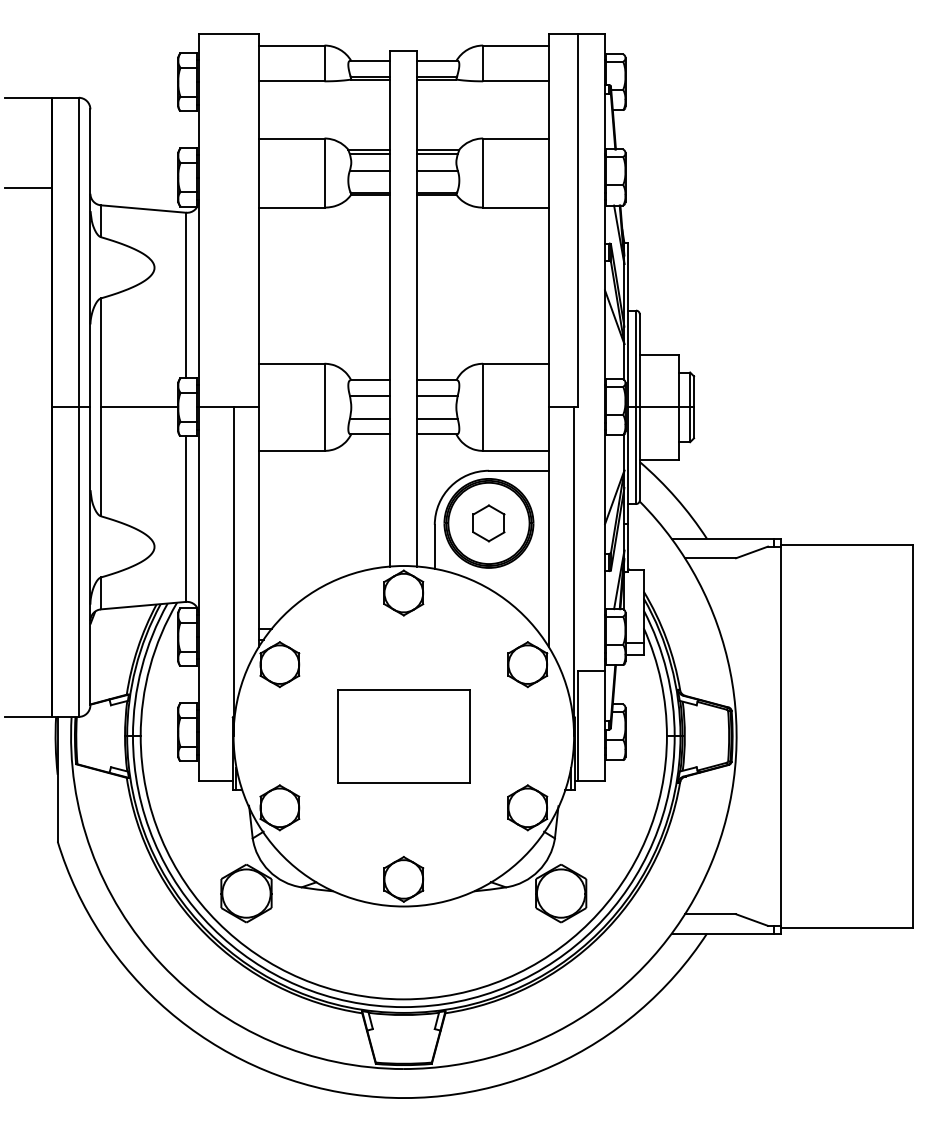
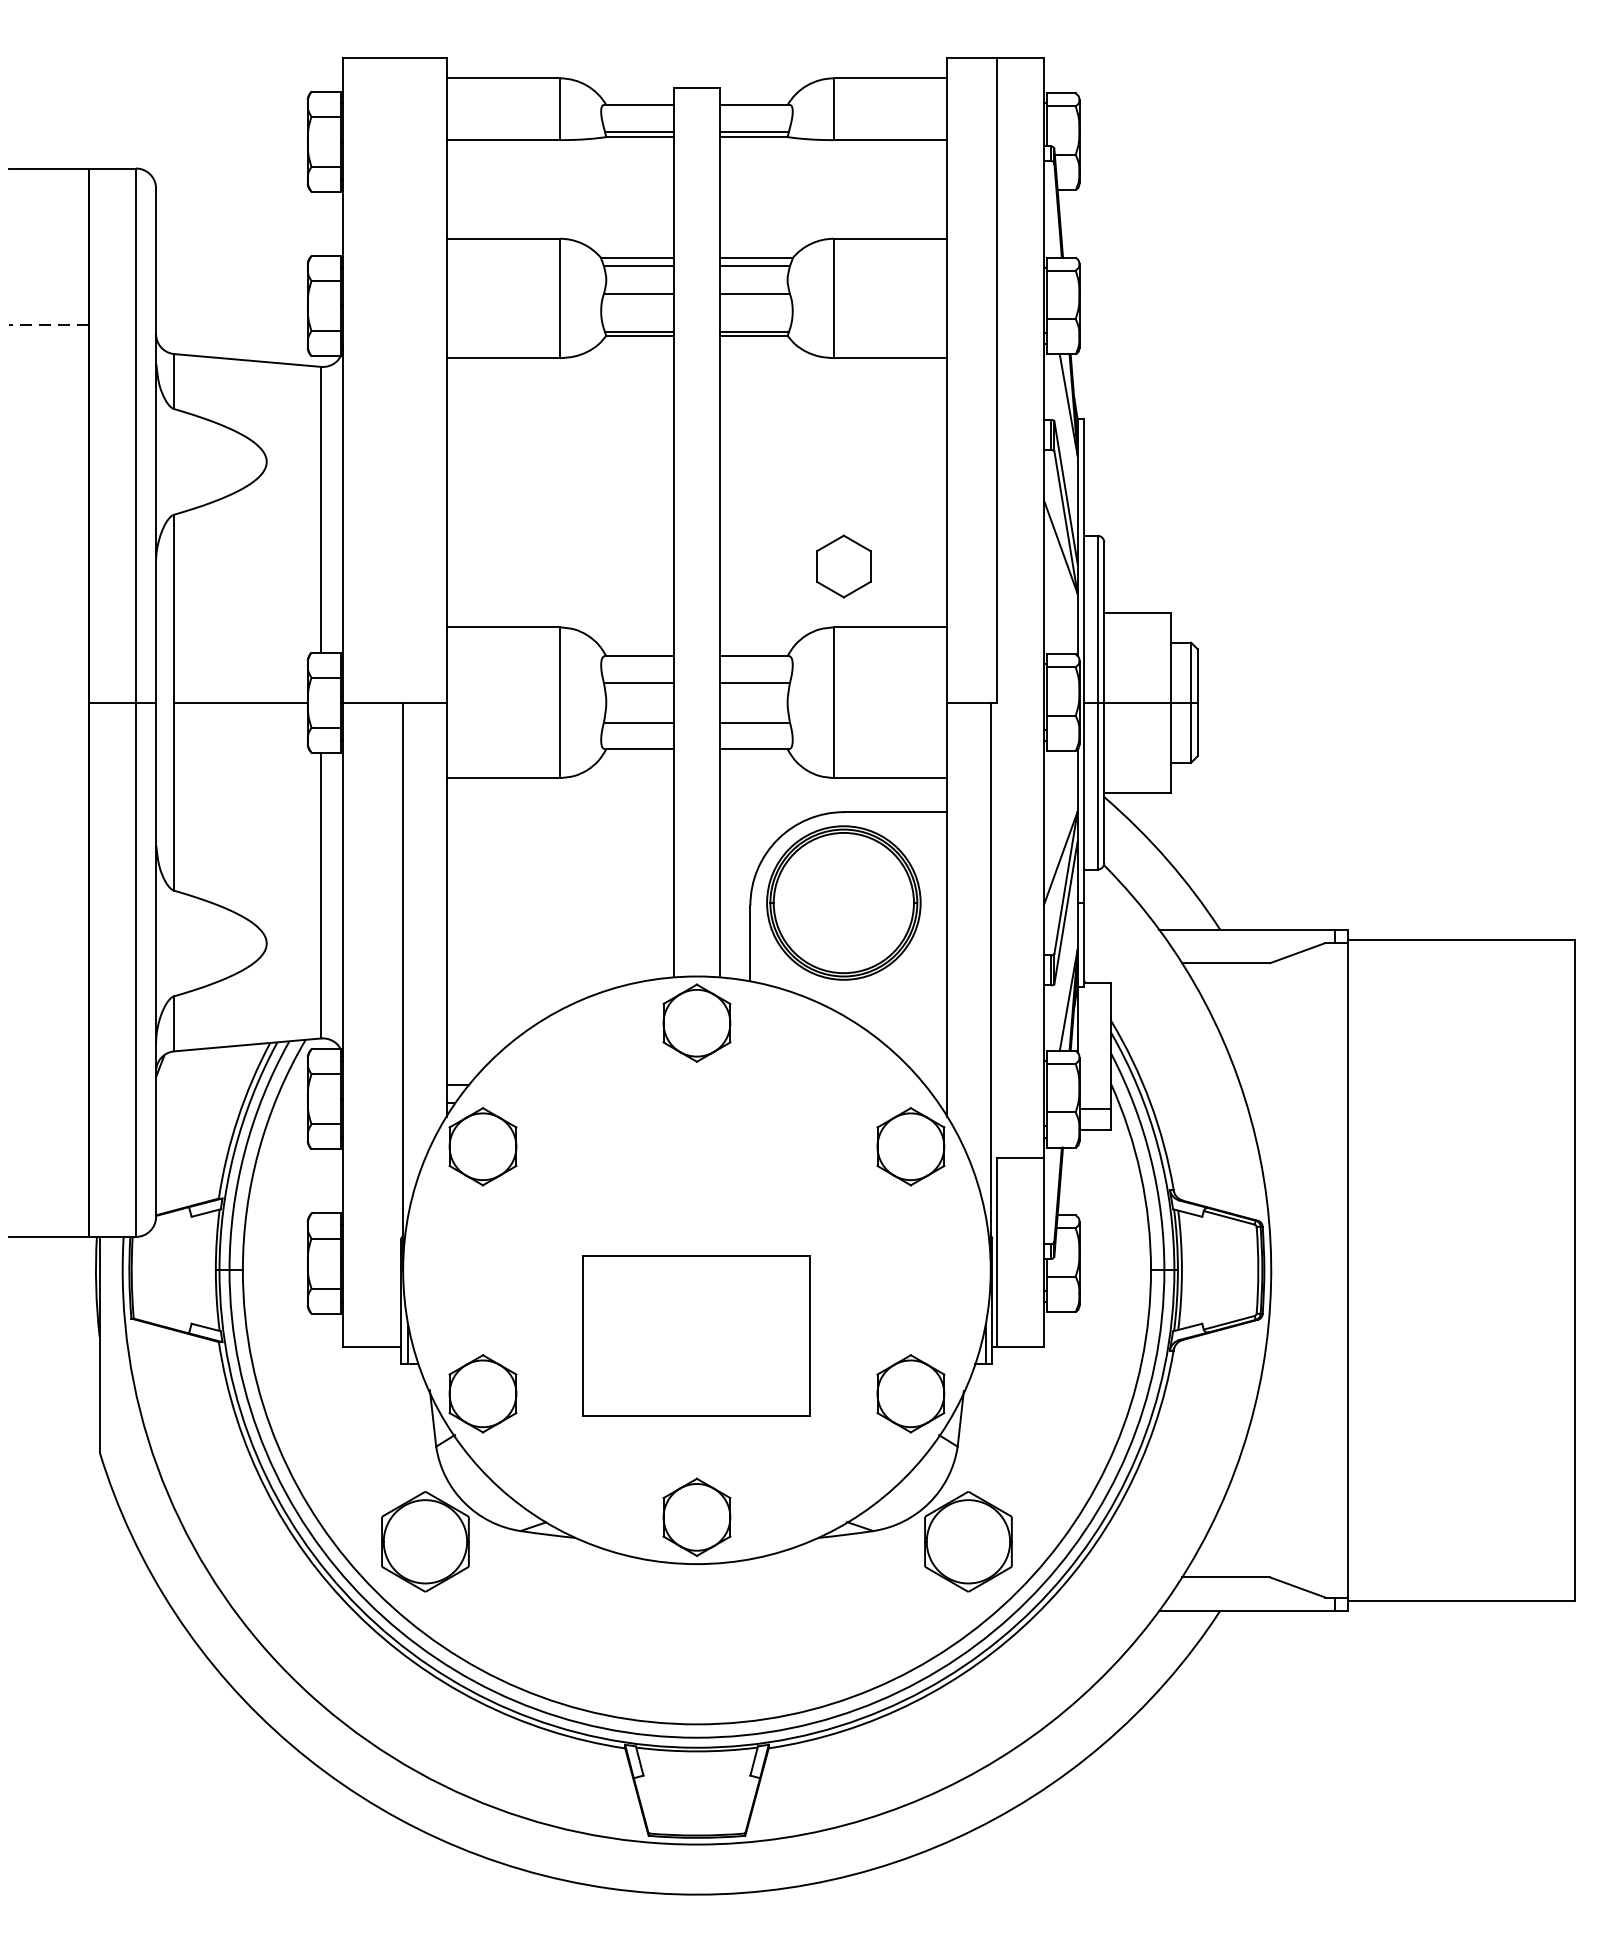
line: (28, 188) -> (49, 325), solid -> dashed
part: (488, 523) -> (843, 566), moved
part: (403, 736) -> (696, 1336), moved

